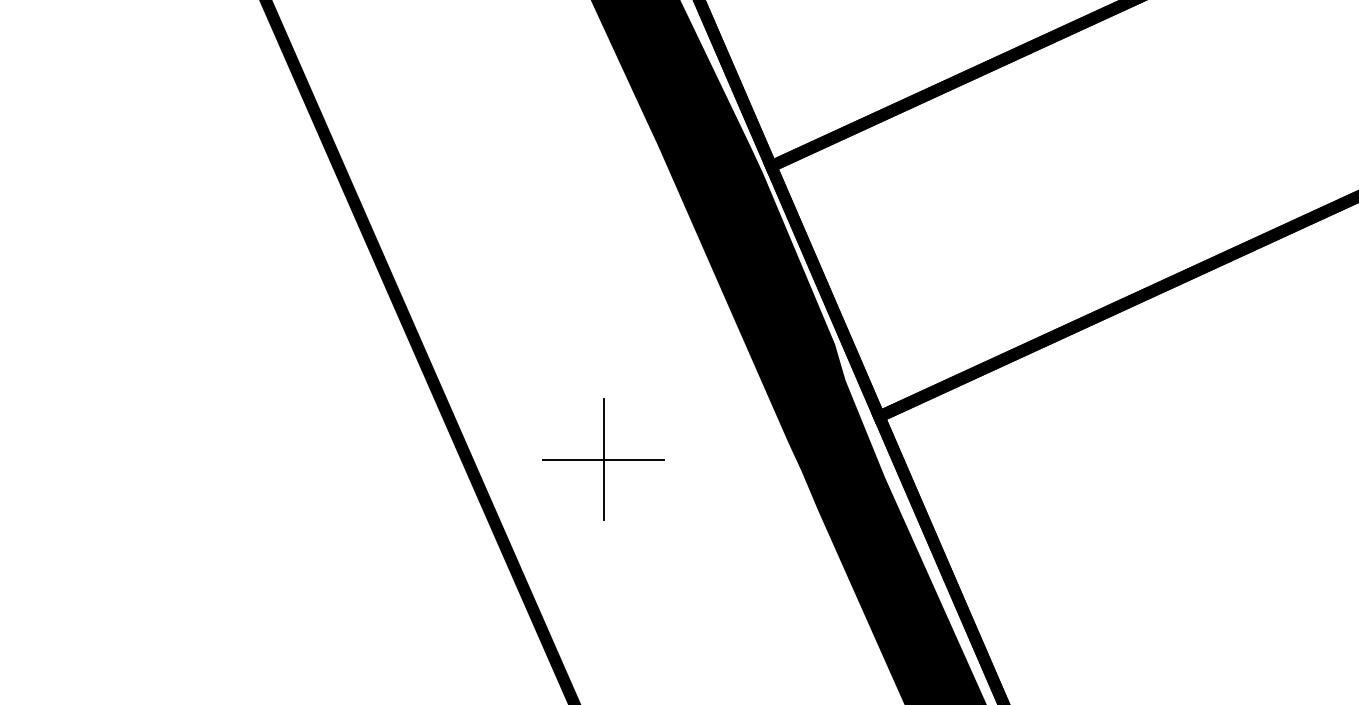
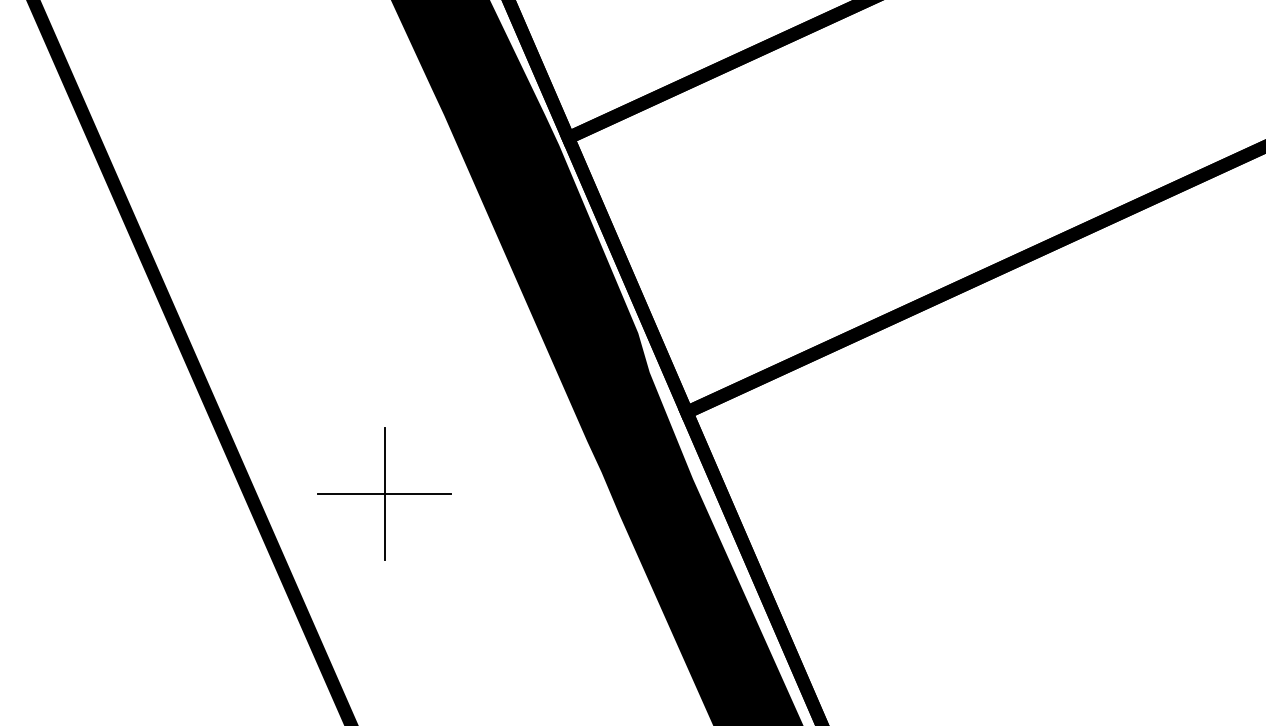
part: (603, 459) -> (384, 493), moved

